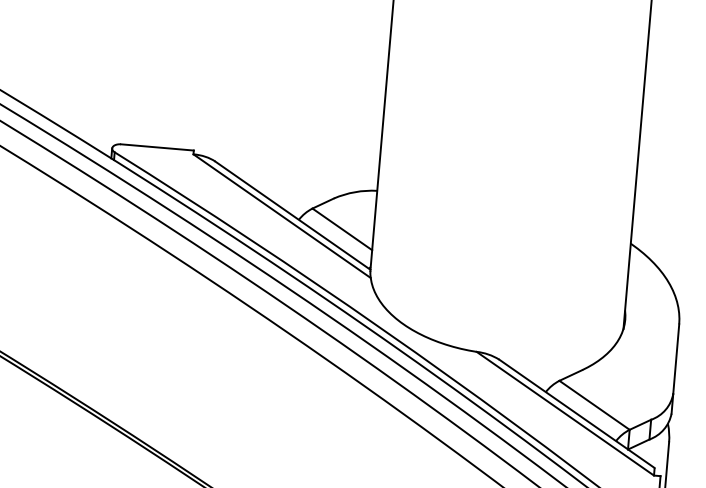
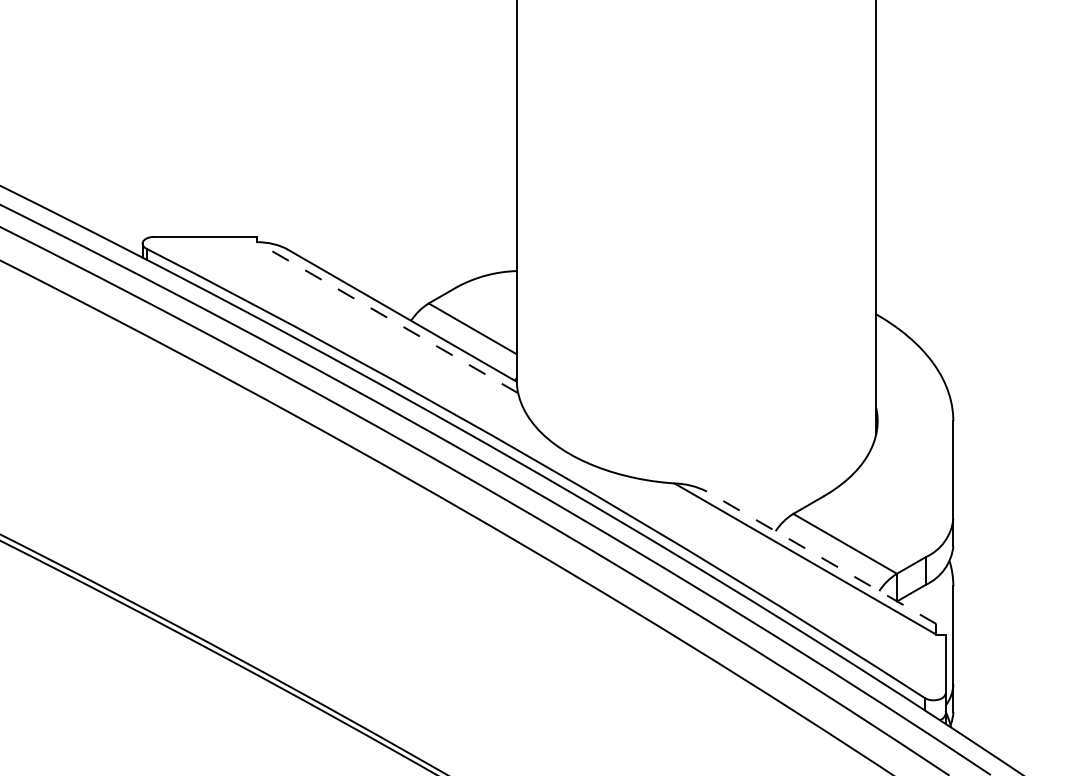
line: (281, 215) -> (386, 317), solid -> dashed
line: (576, 413) -> (821, 557), solid -> dashed

